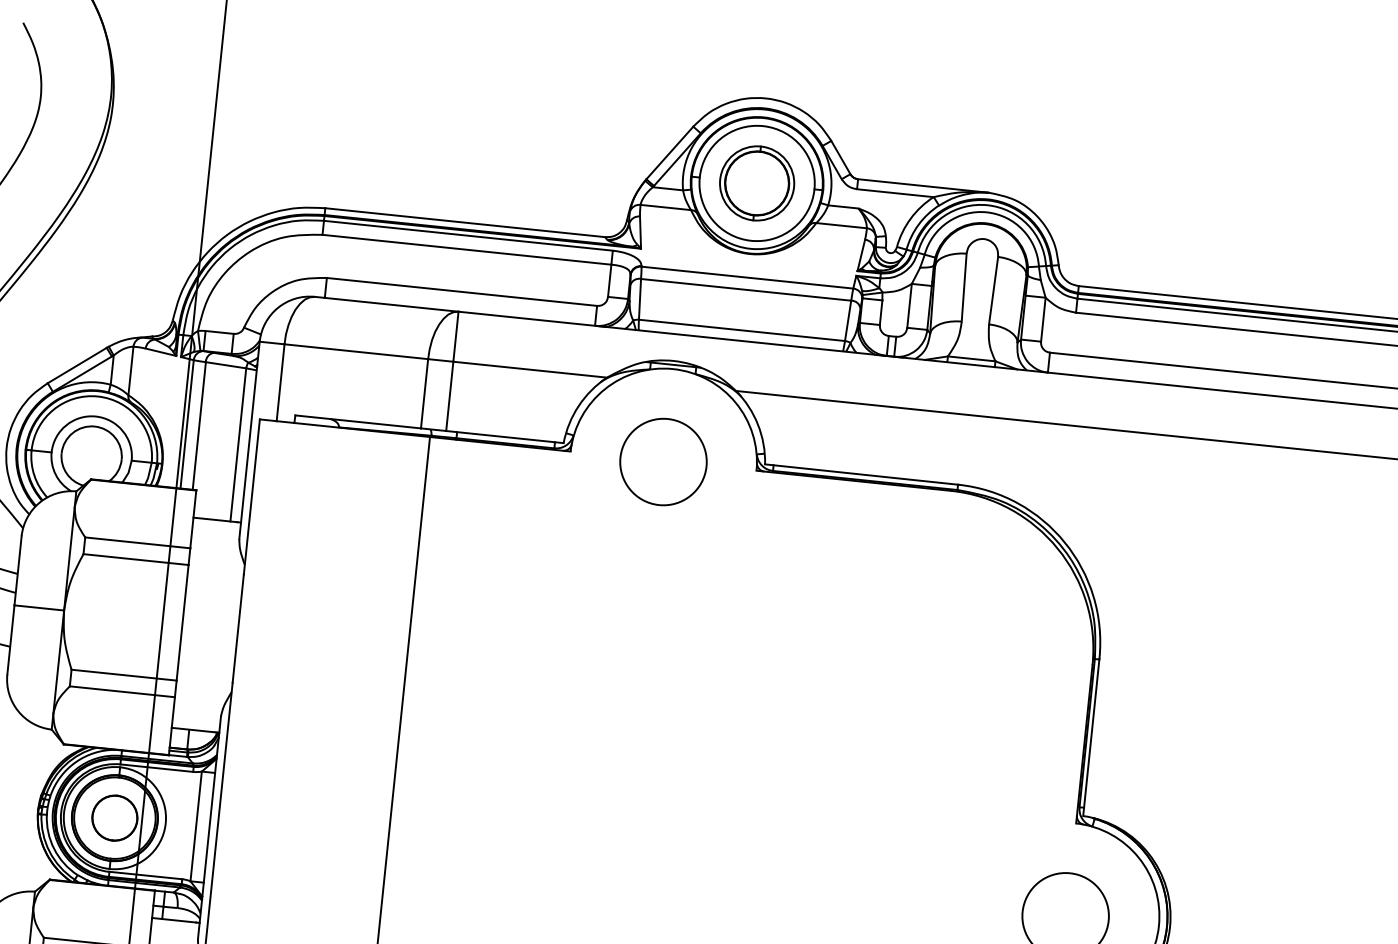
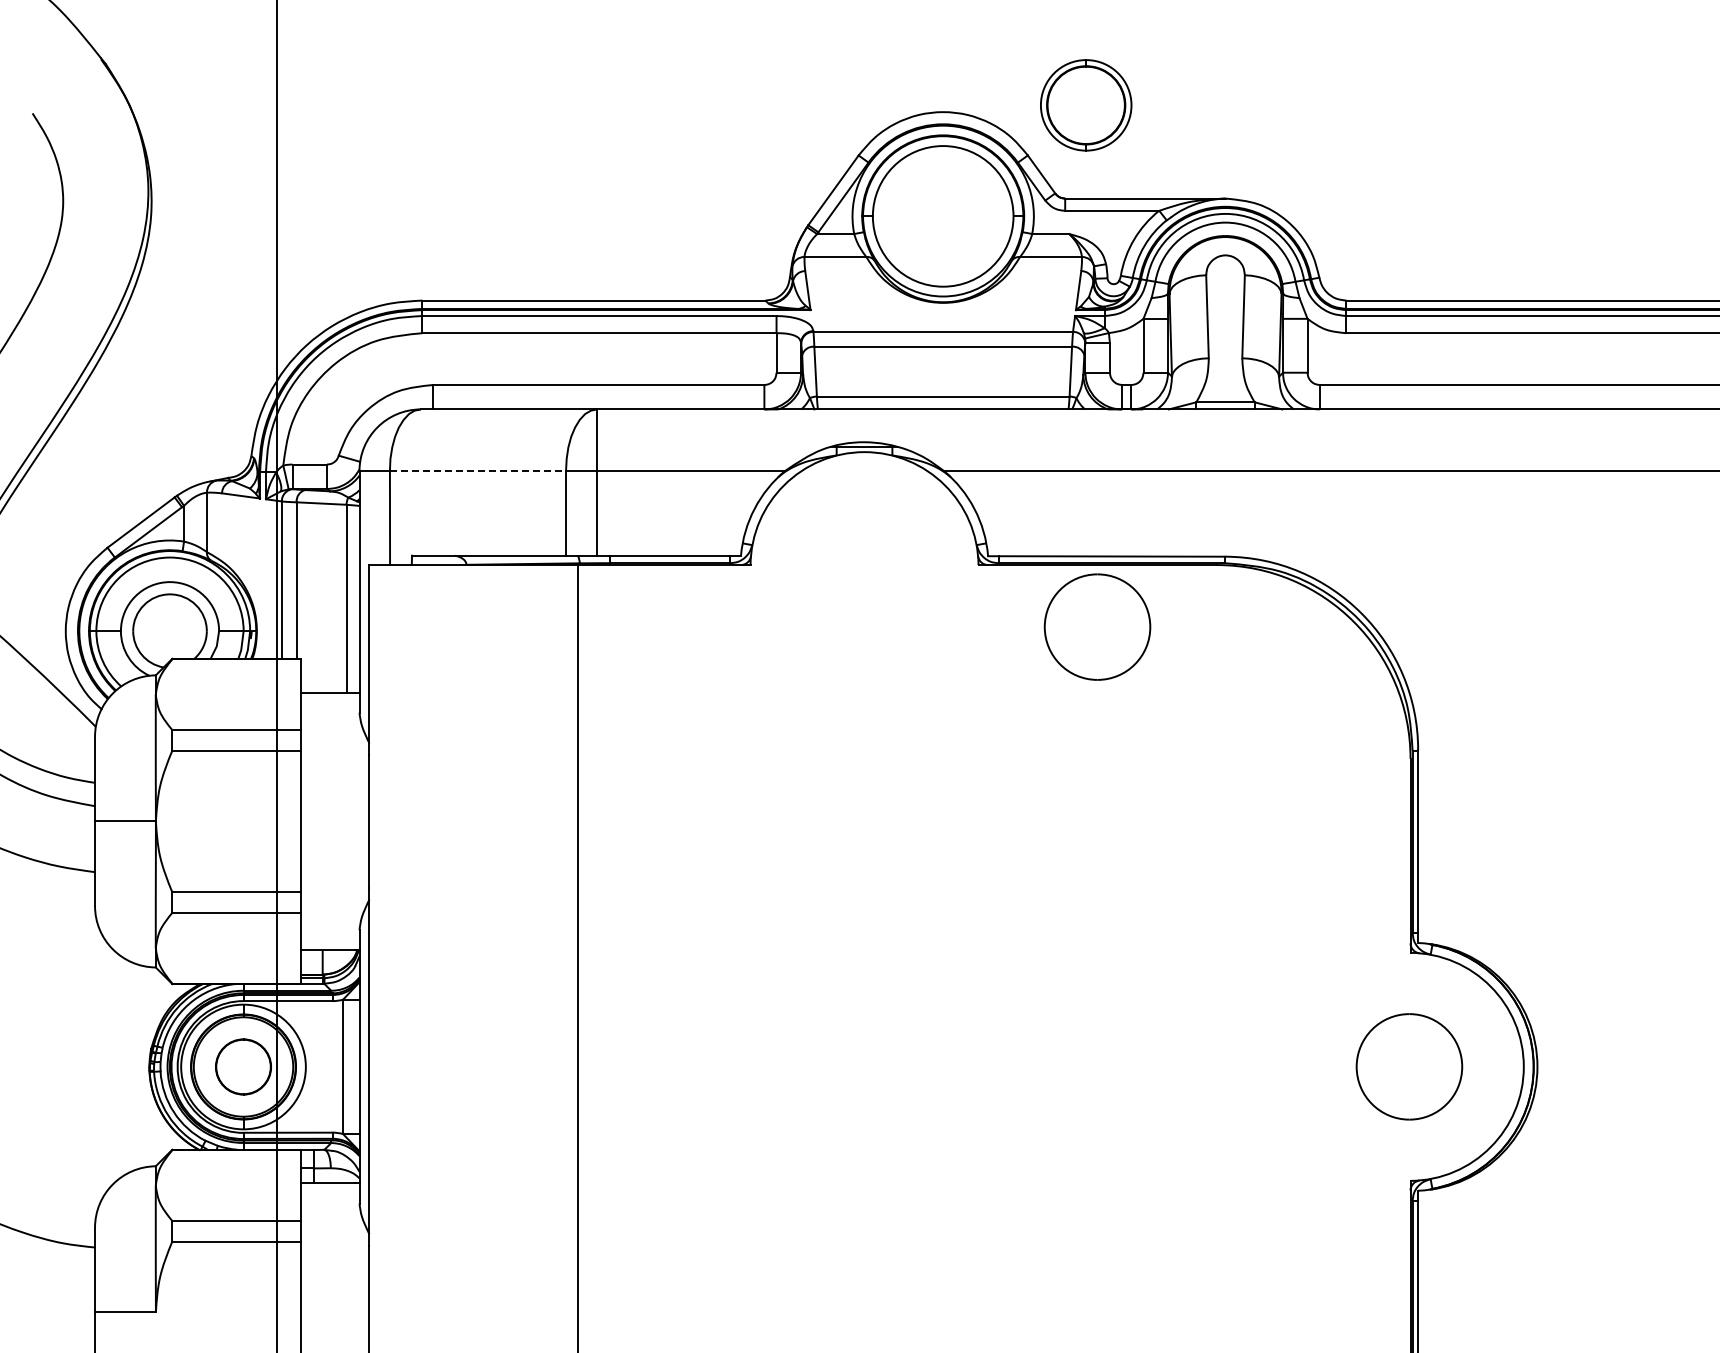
part: (757, 183) -> (1086, 105), moved
line: (356, 351) -> (478, 470), solid -> dashed
part: (663, 461) -> (1097, 626), moved

